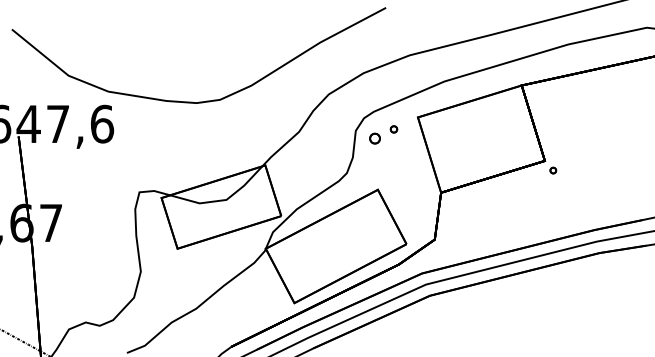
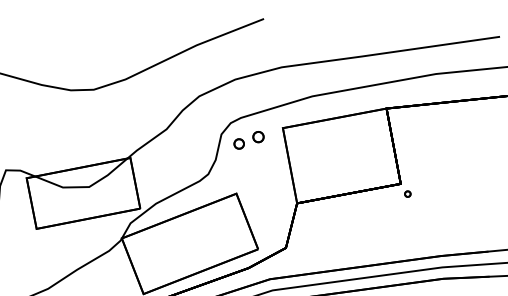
part: (393, 129) -> (258, 137), size x1.67

